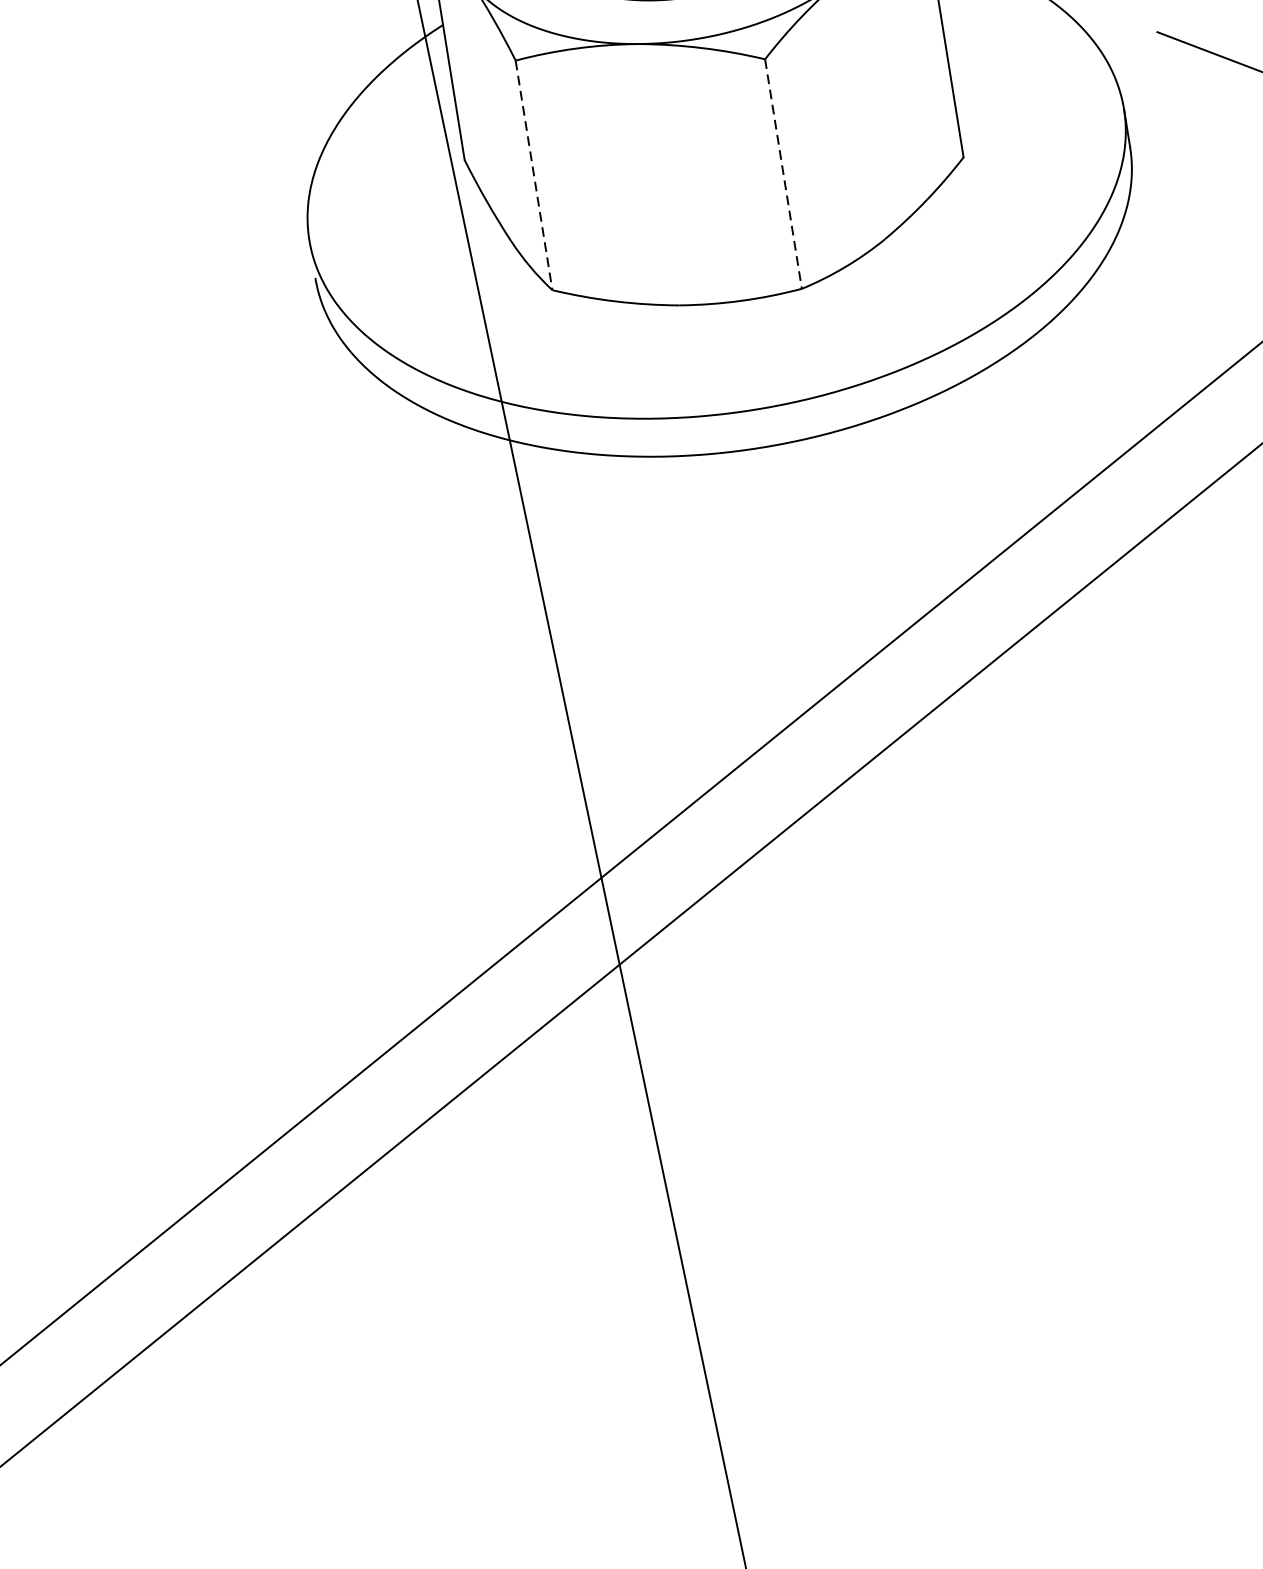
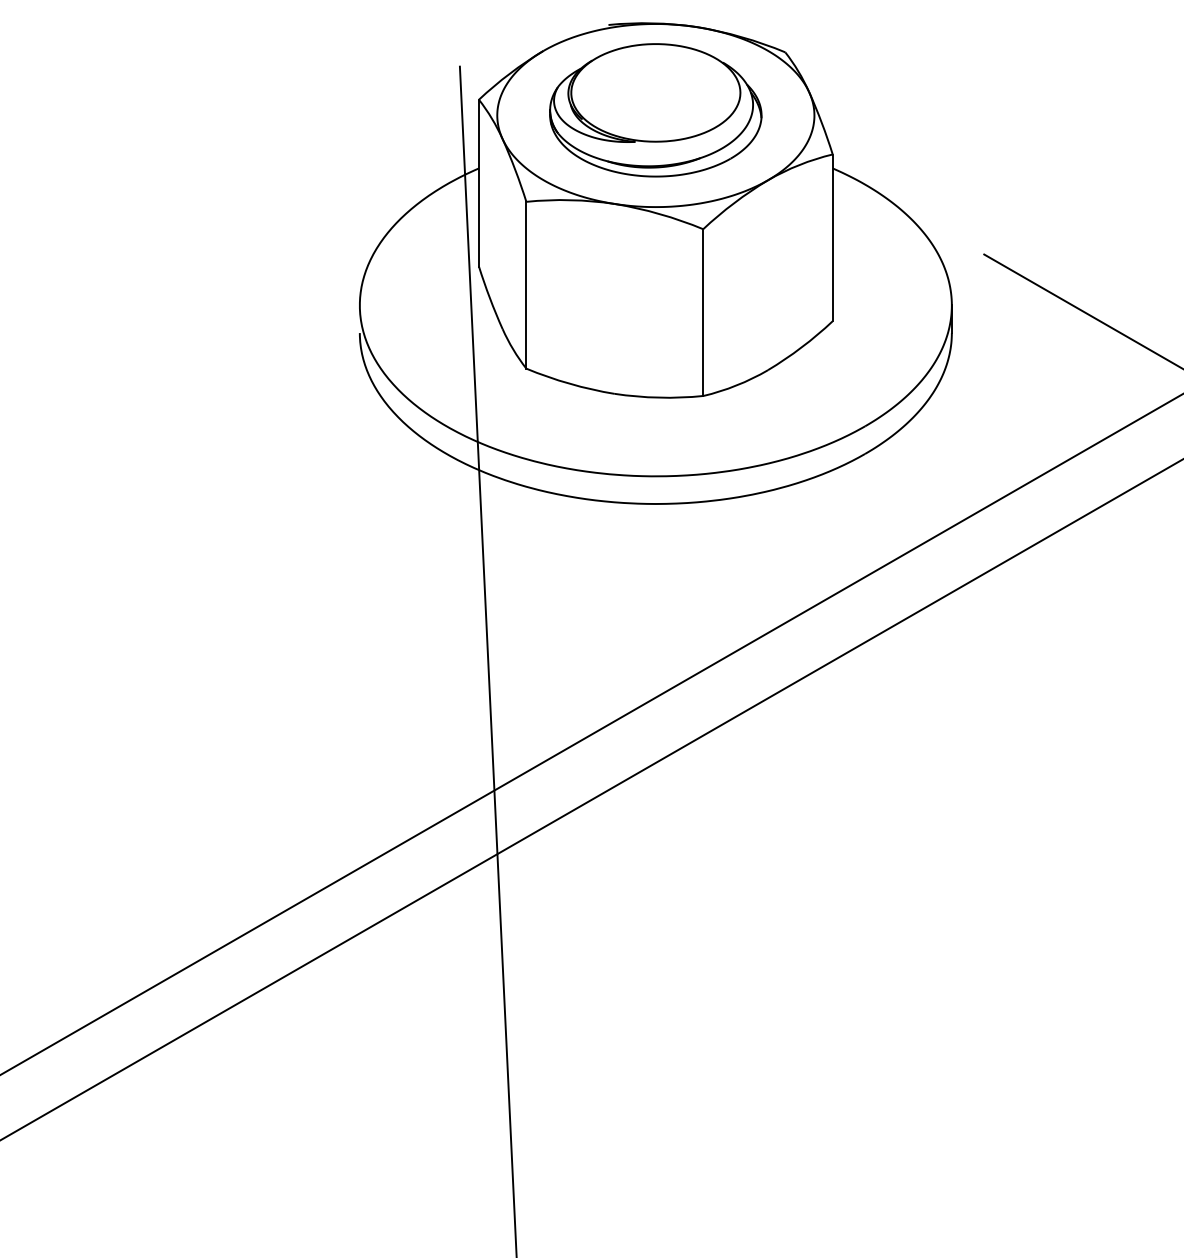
line: (534, 175) -> (526, 285), dashed -> solid
line: (784, 175) -> (703, 313), dashed -> solid

